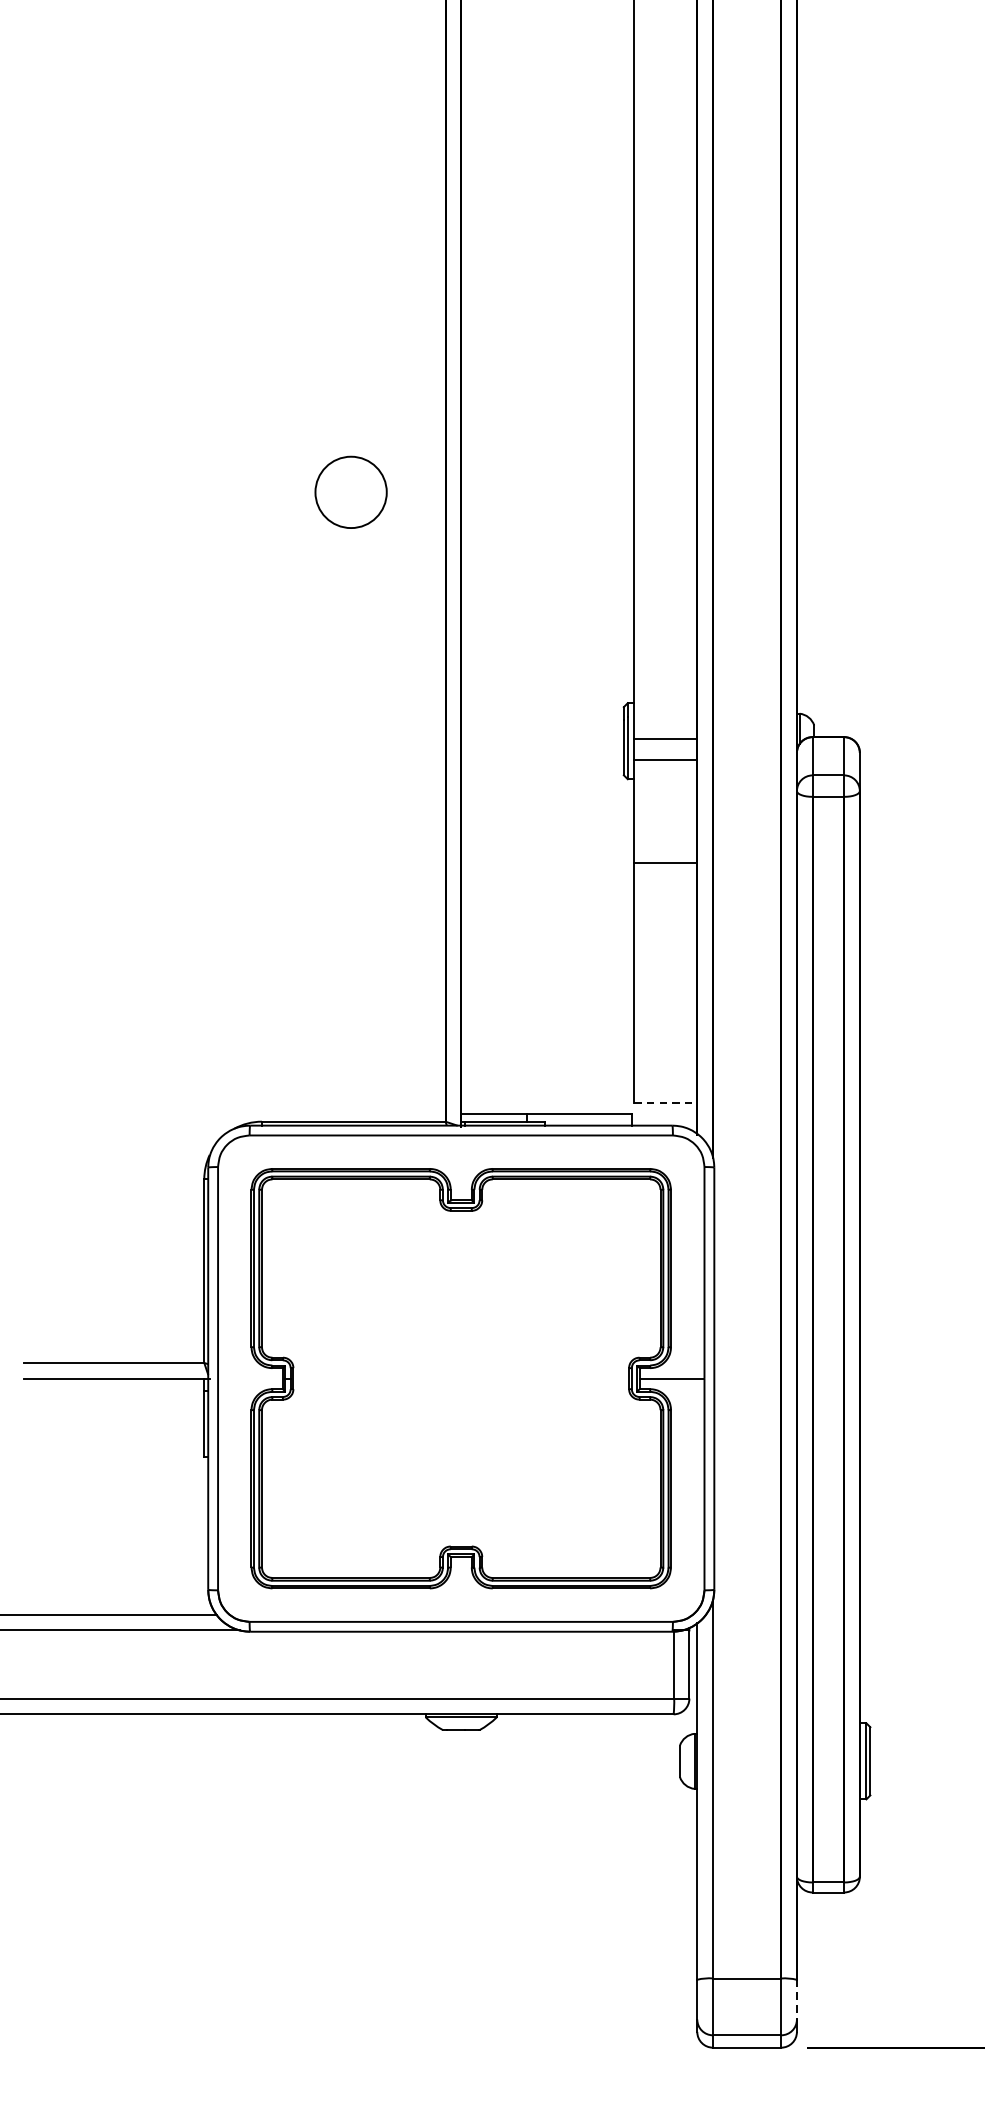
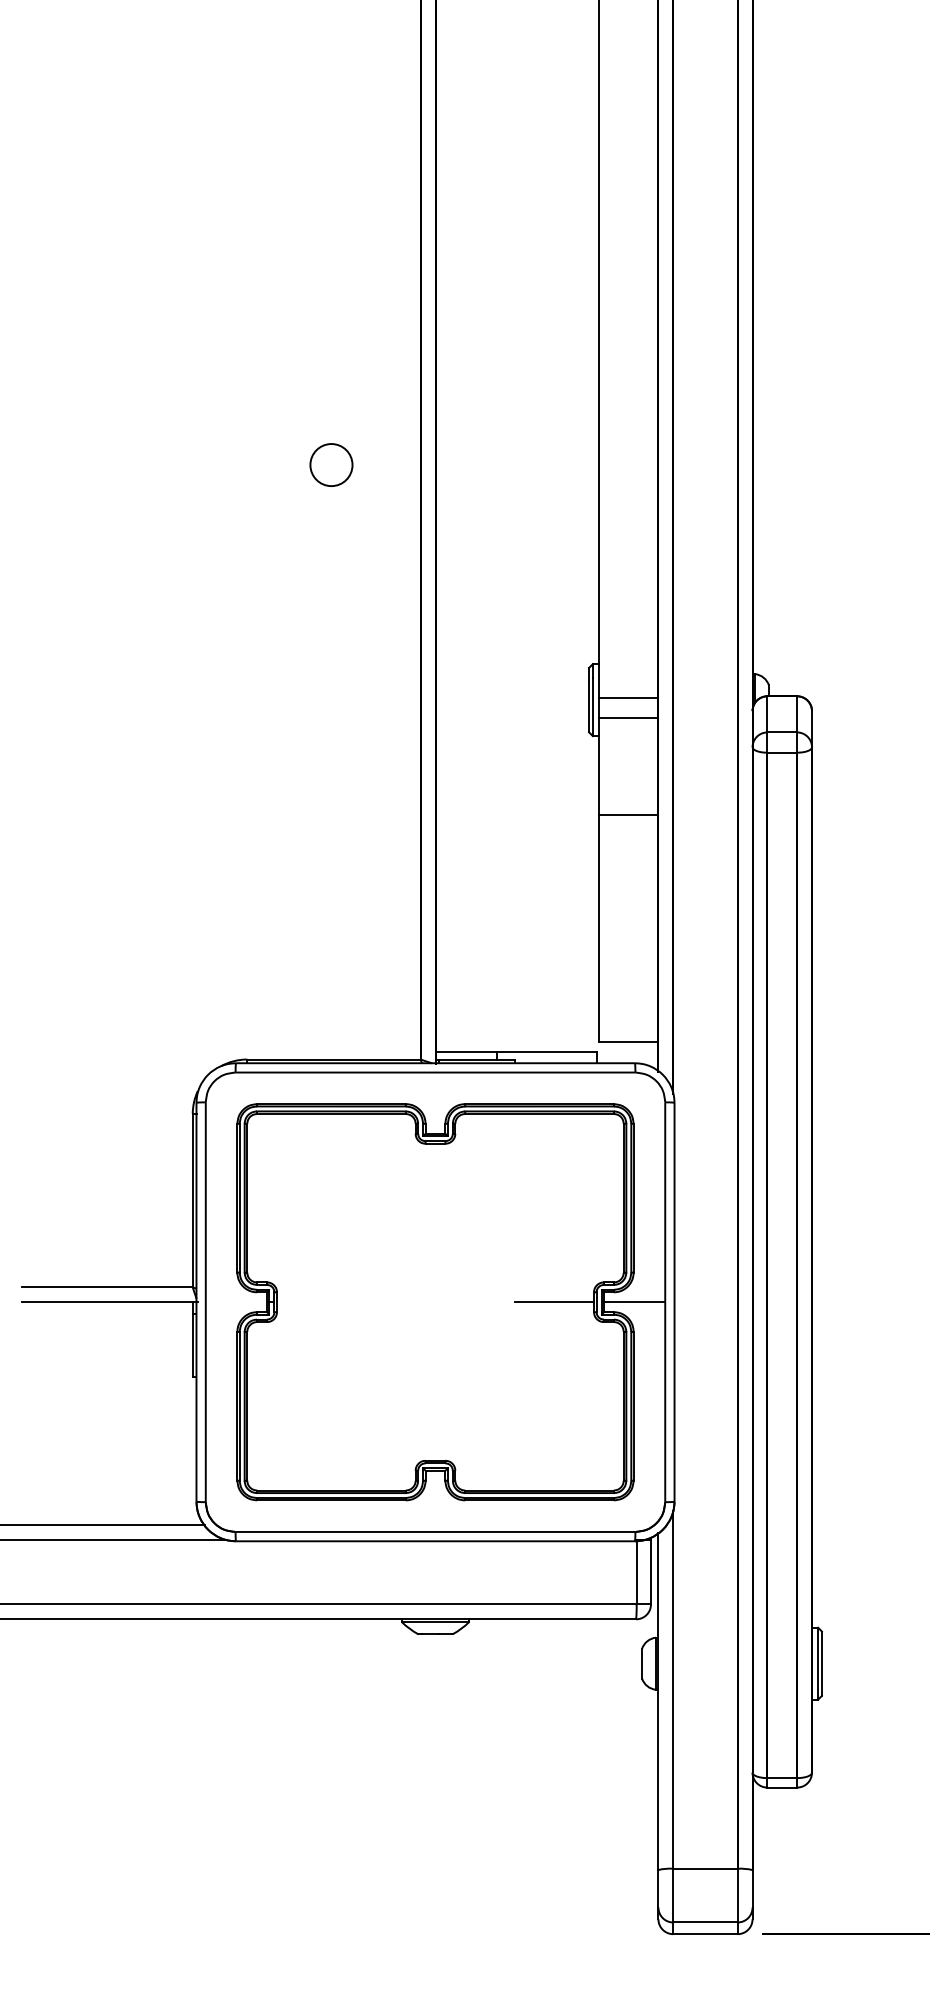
circle: (351, 491) -> (331, 464), size x0.62
line: (665, 1103) -> (628, 1042), dashed -> solid
line: (587, 1378) -> (554, 1302), added
line: (796, 1999) -> (752, 1888), dashed -> solid

